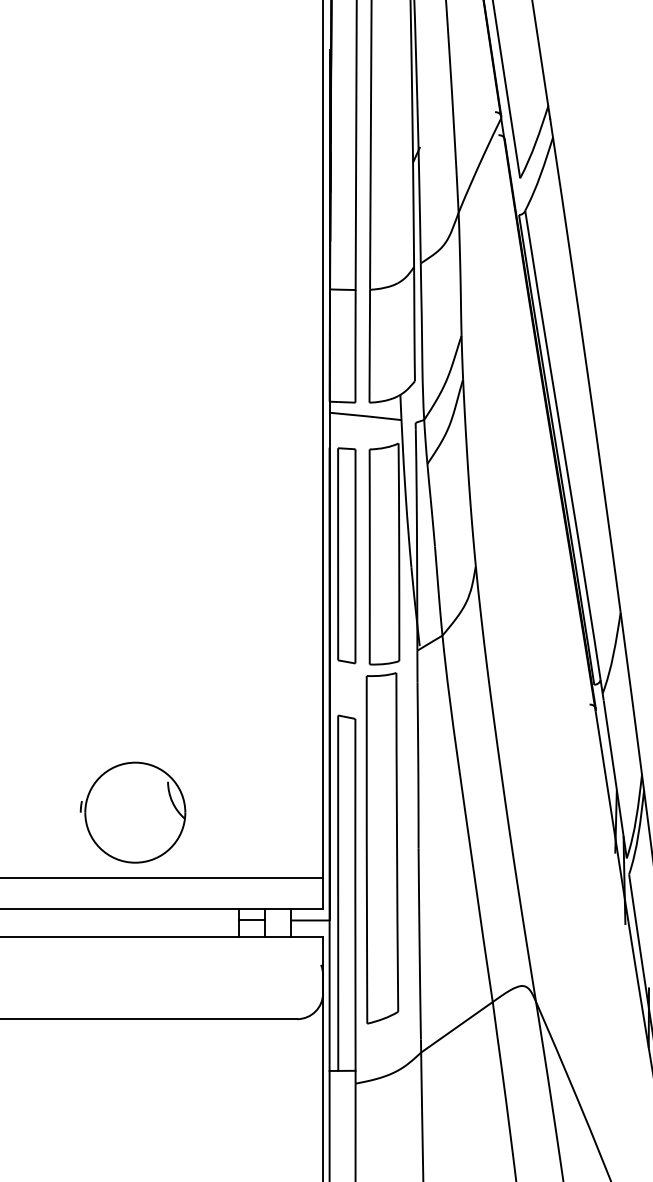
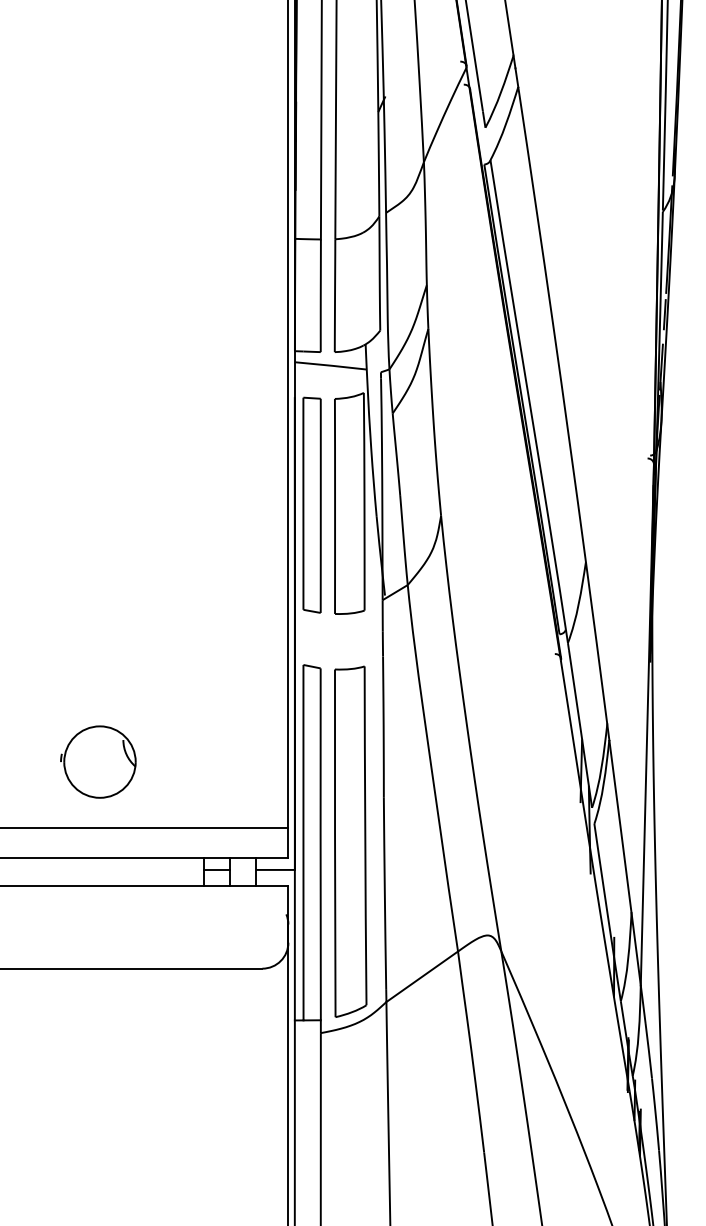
part: (133, 812) -> (98, 761), size x0.71
part: (382, 848) -> (350, 841), moved

